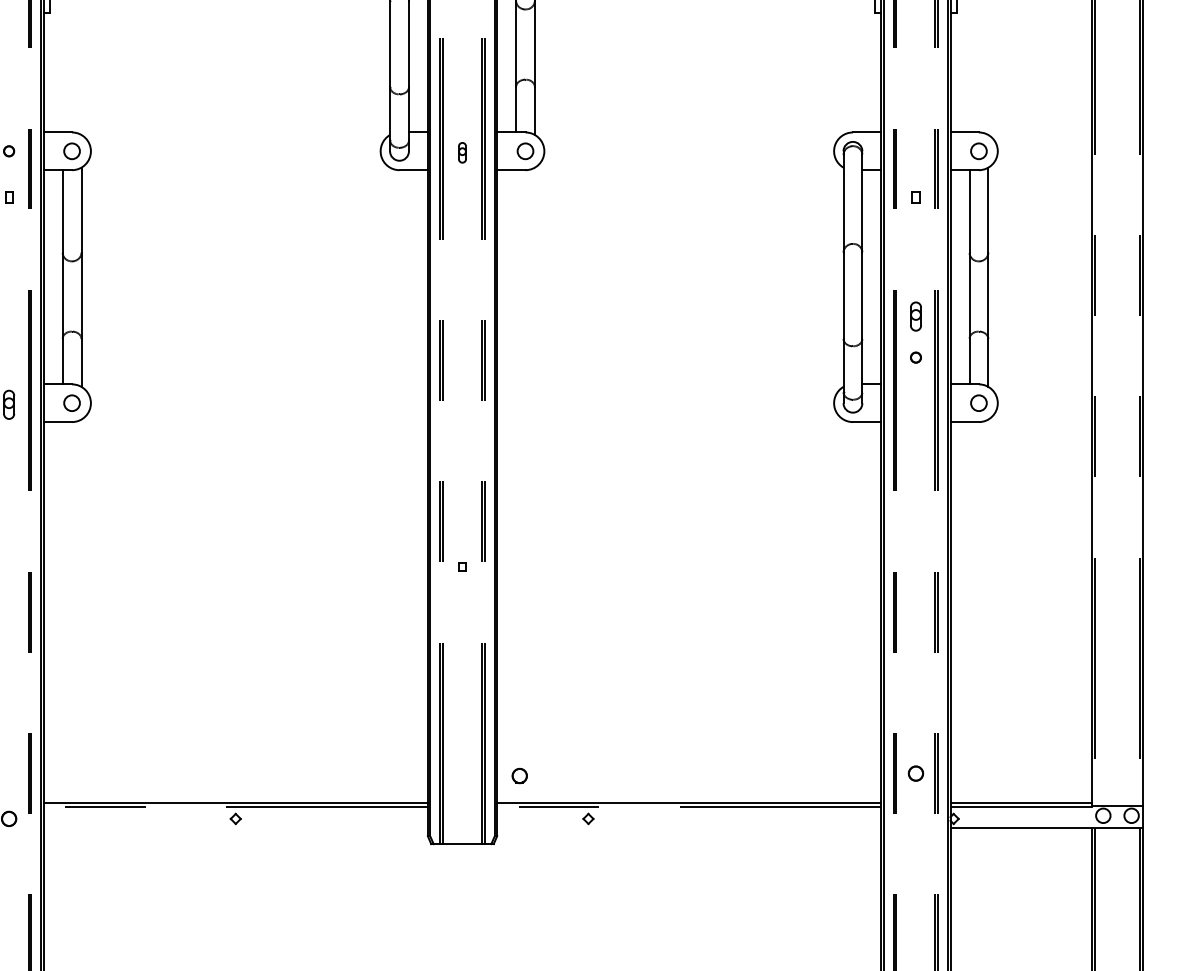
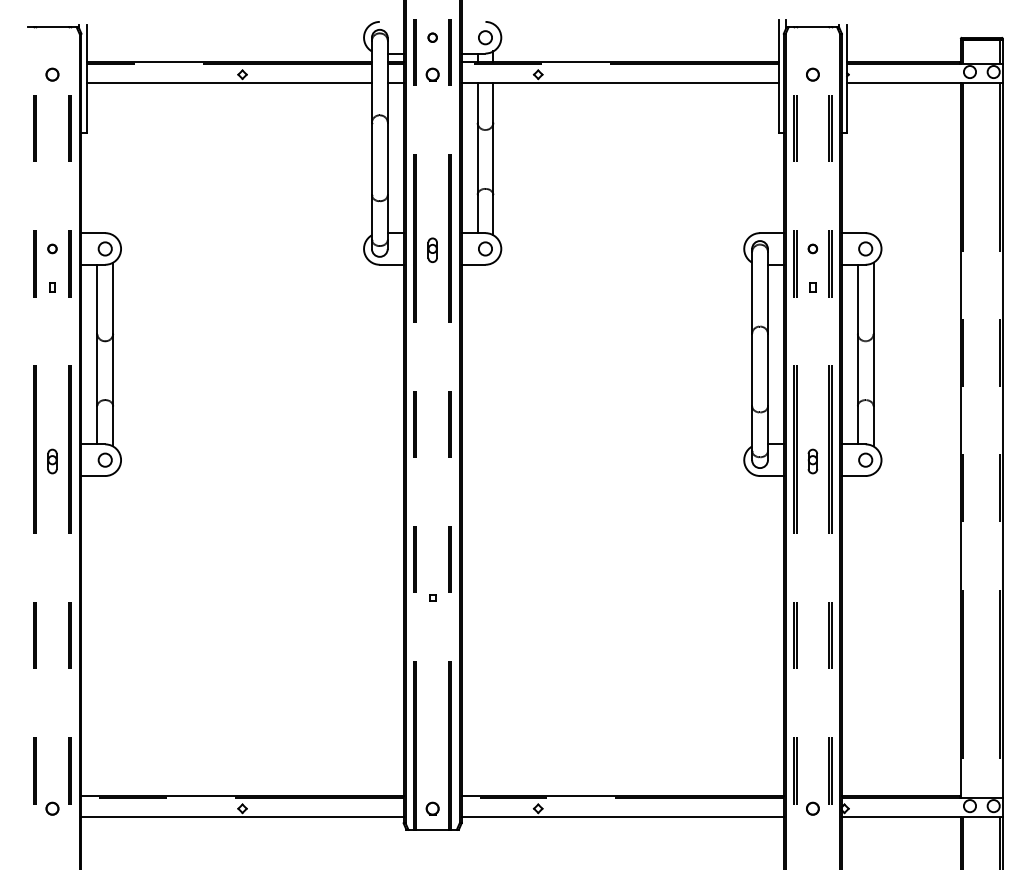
part: (462, 151) -> (432, 249), size x1.43
part: (915, 316) -> (812, 461), moved
part: (915, 357) -> (812, 248), moved
circle: (915, 773) -> (812, 808), moved
circle: (519, 775) -> (432, 808), moved
line: (235, 828) -> (242, 816), added
line: (688, 828) -> (622, 816), added

